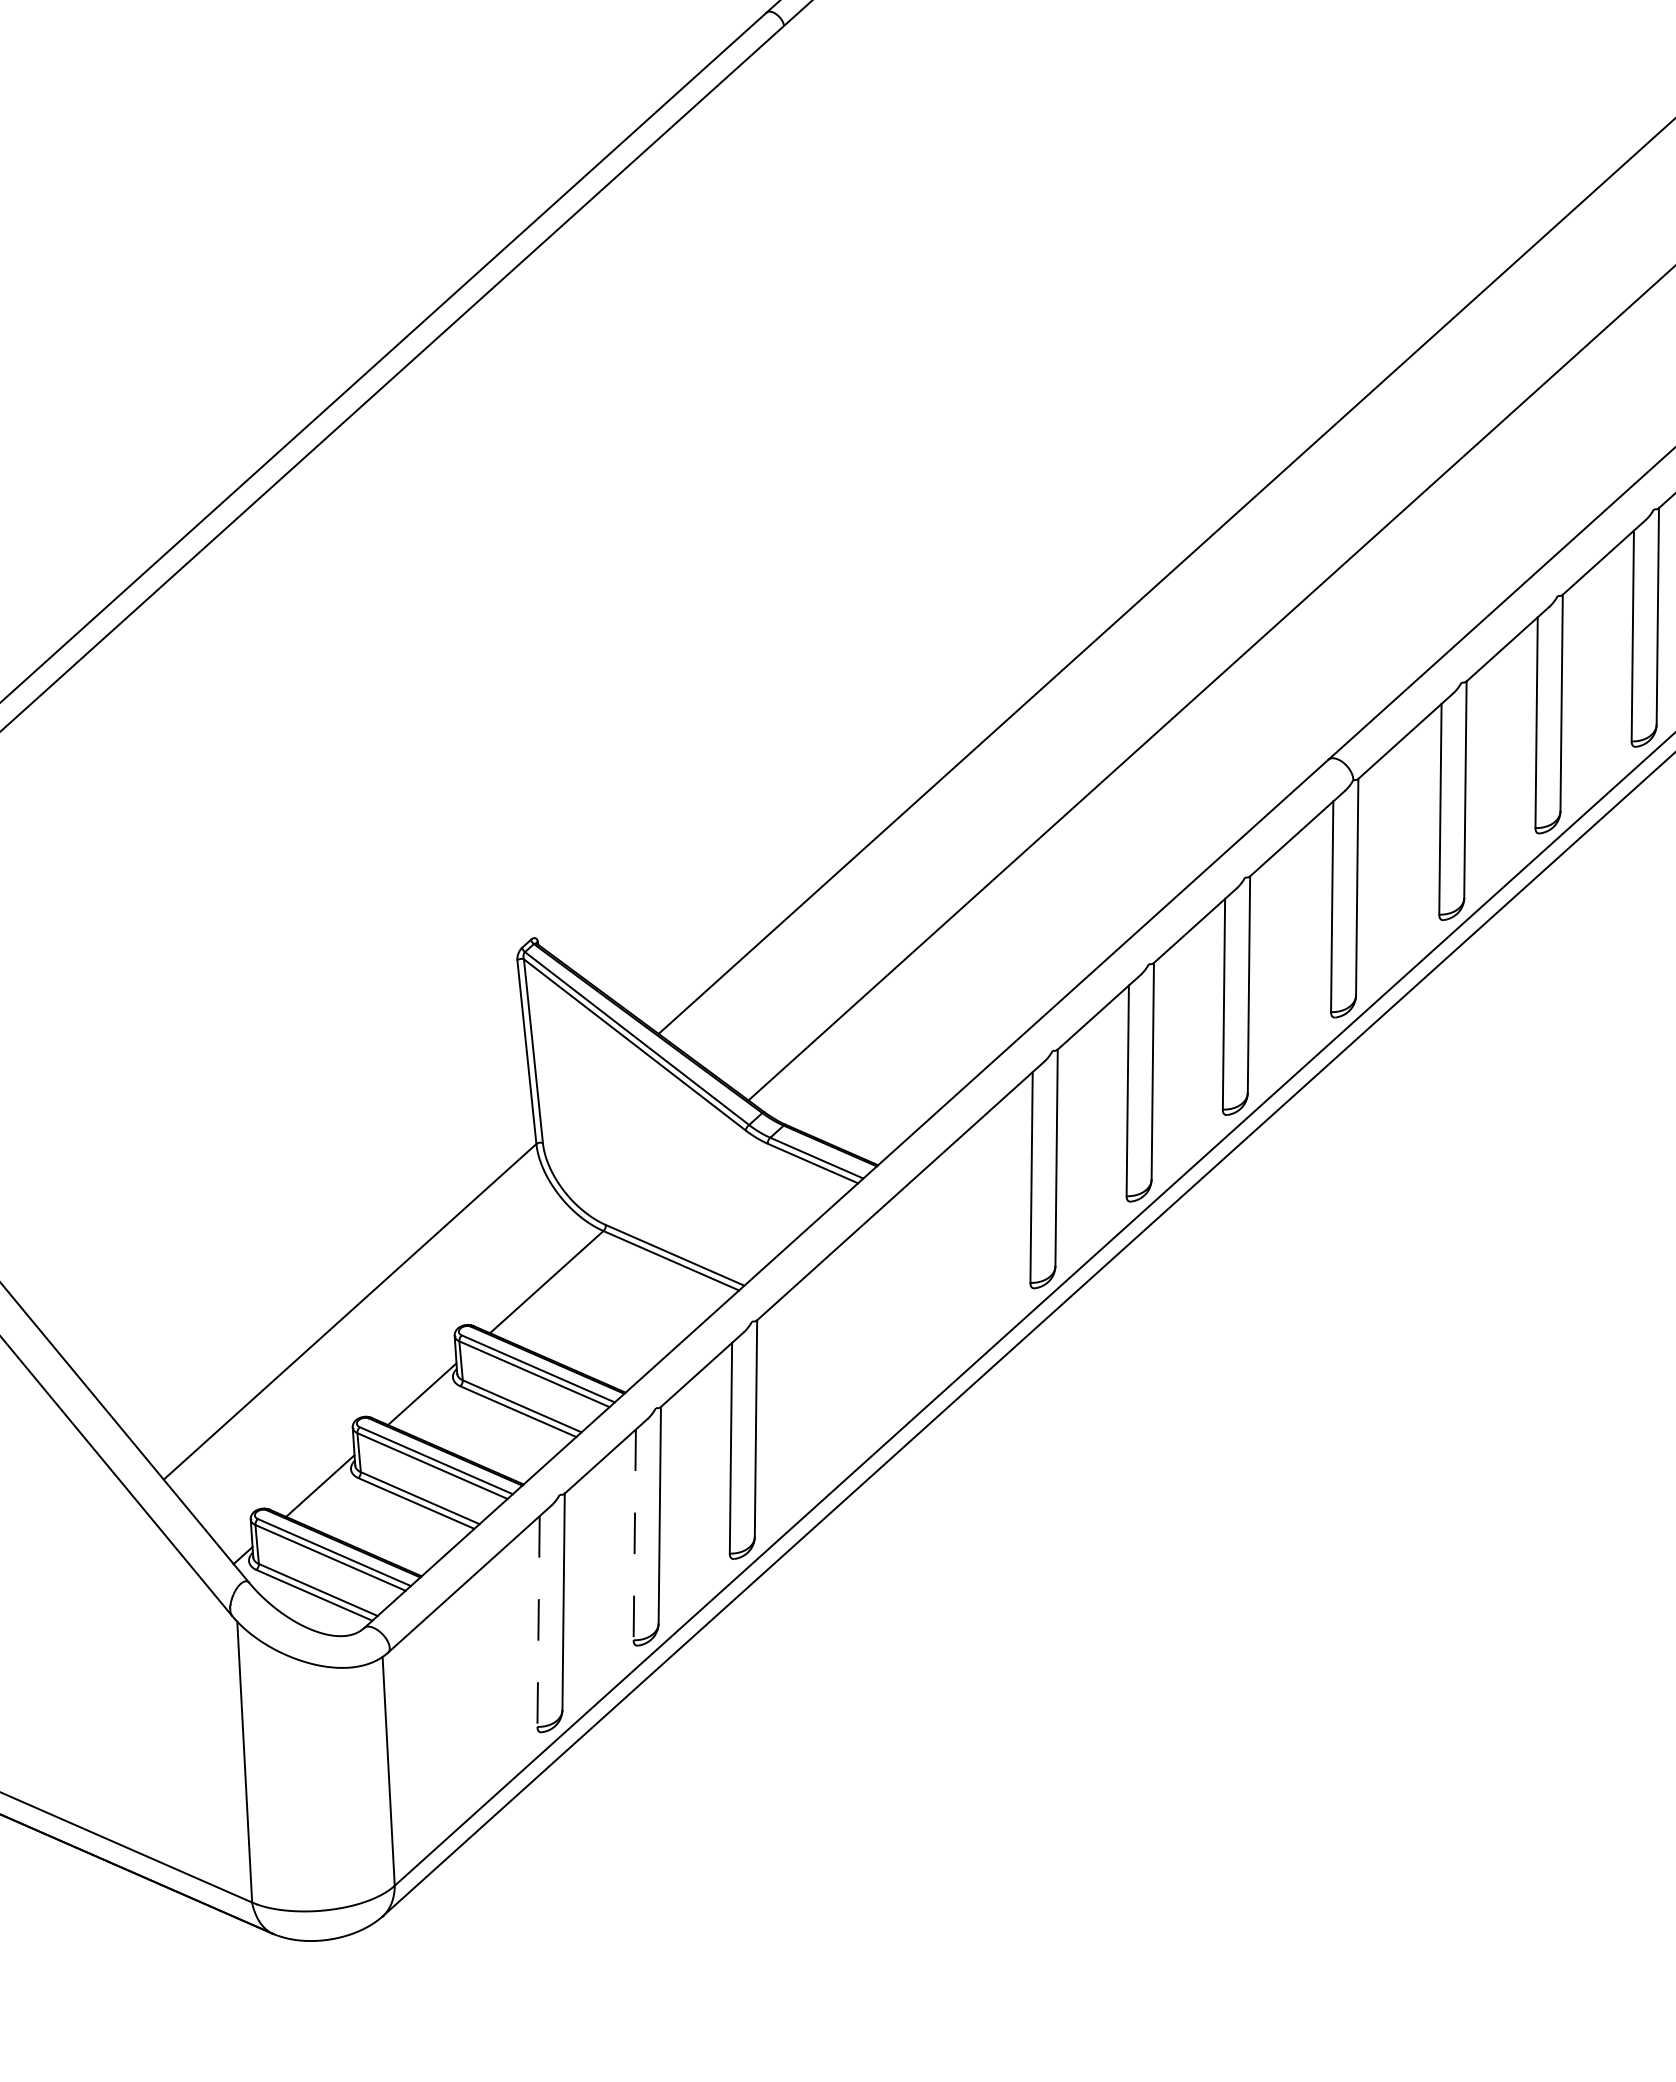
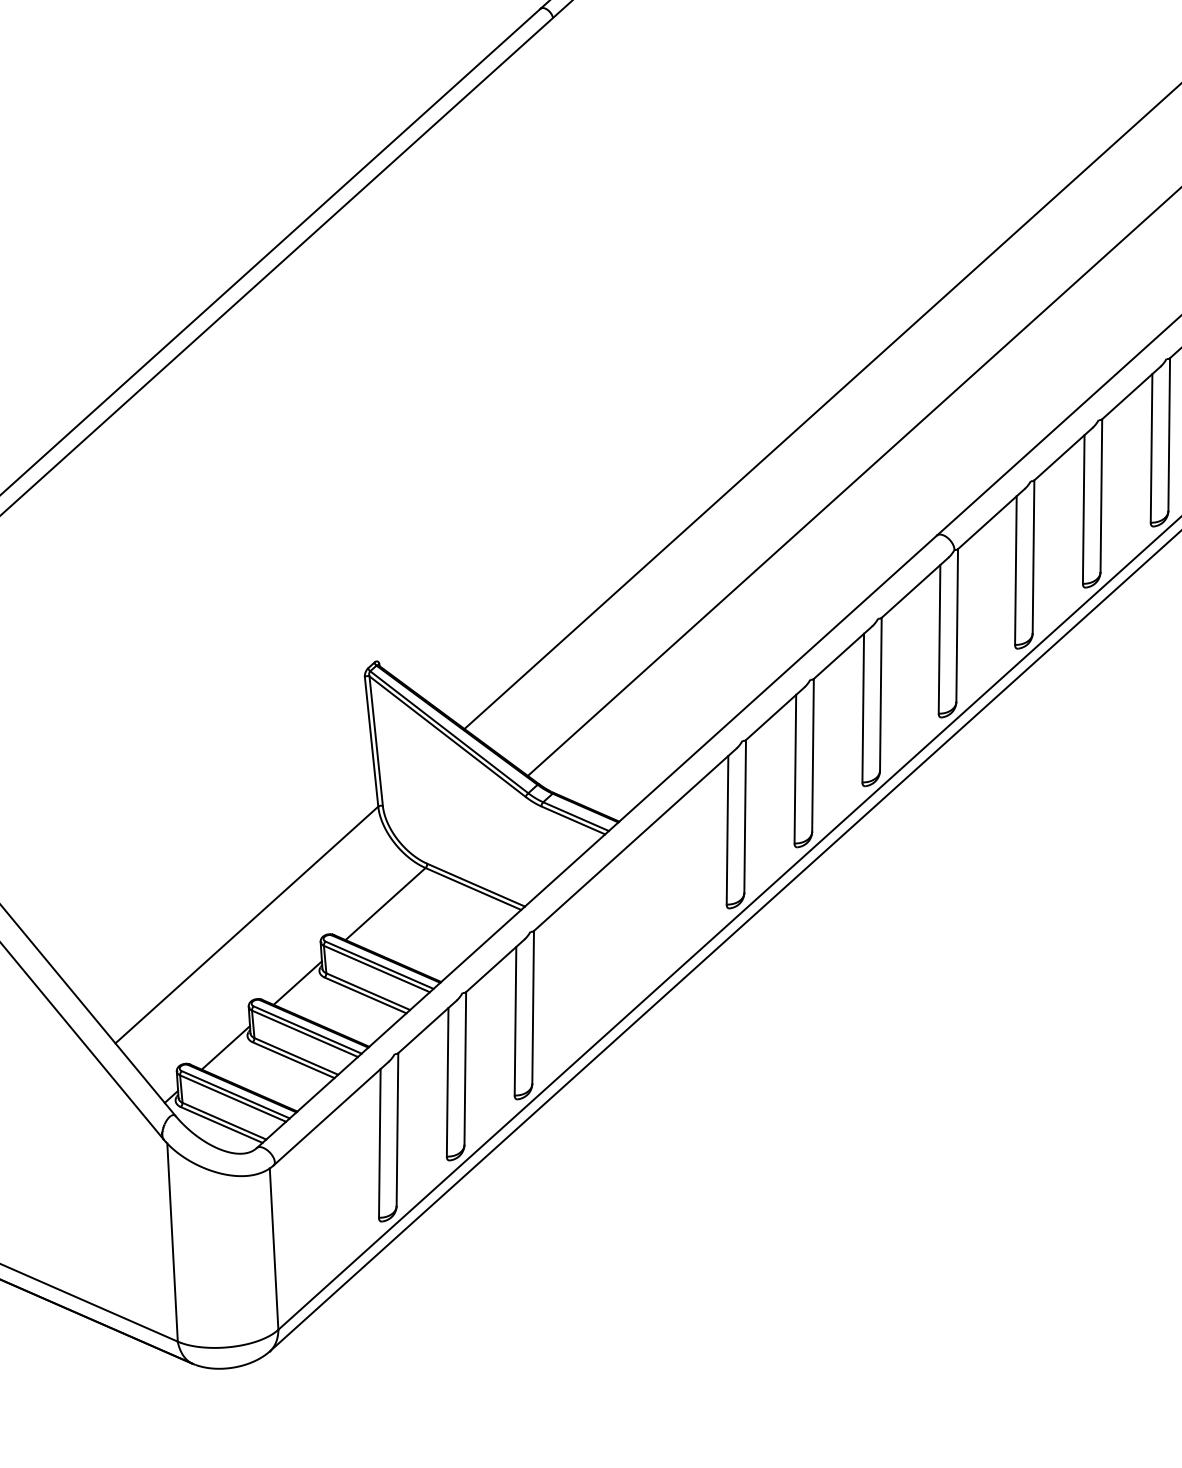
line: (634, 1535) -> (447, 1082), dashed -> solid
line: (538, 1621) -> (379, 1143), dashed -> solid

